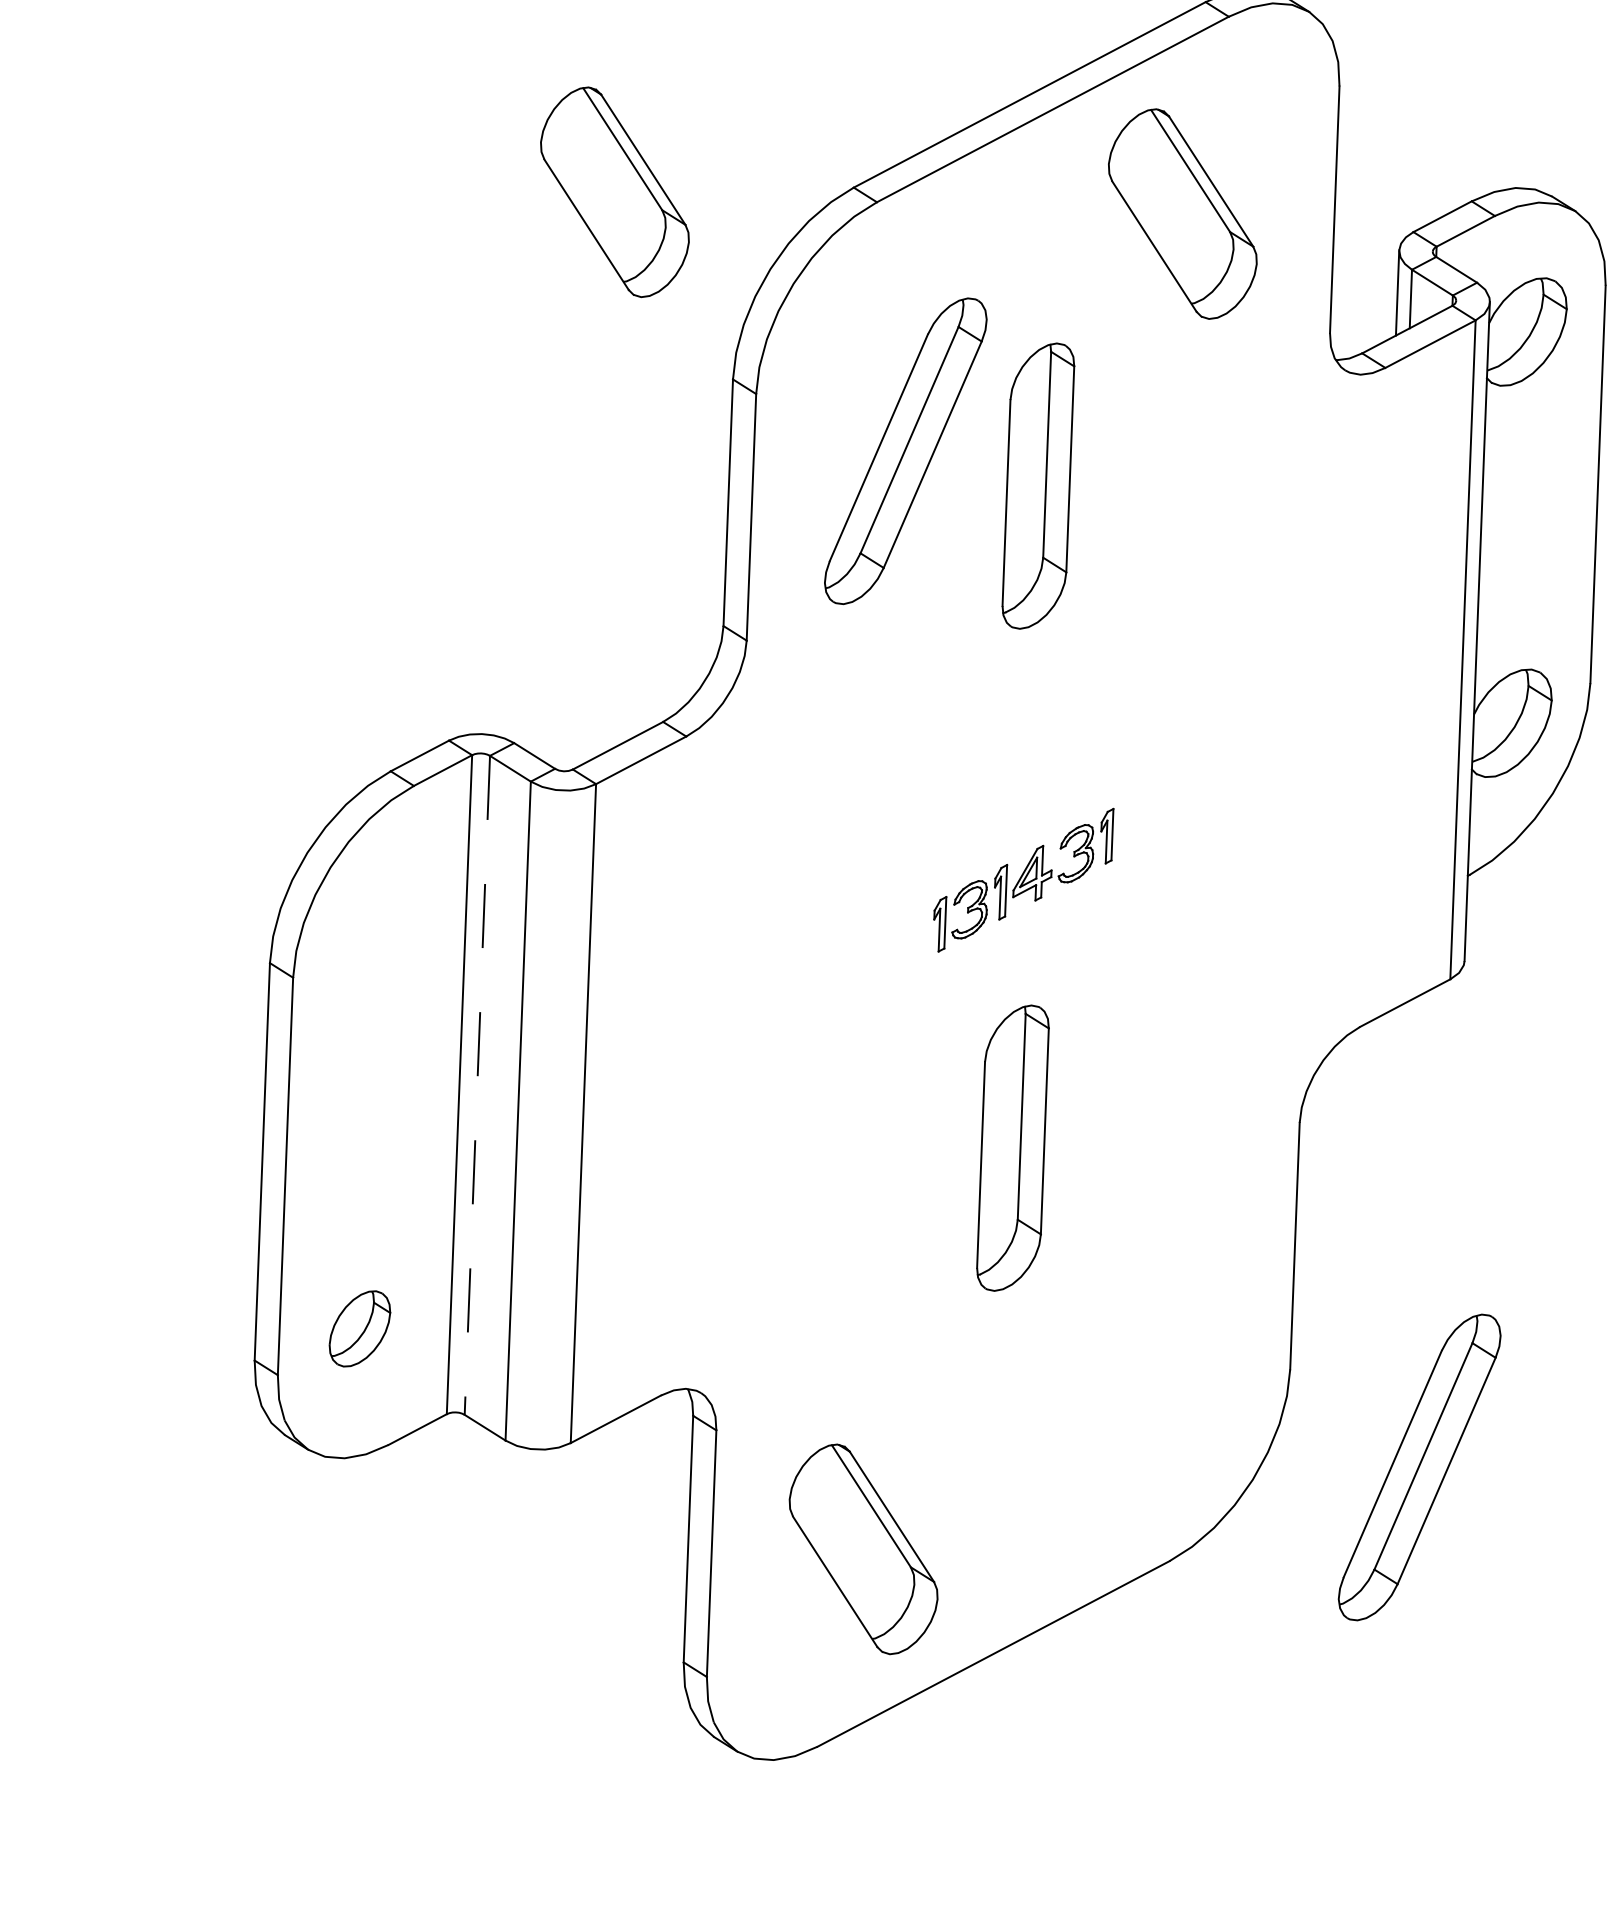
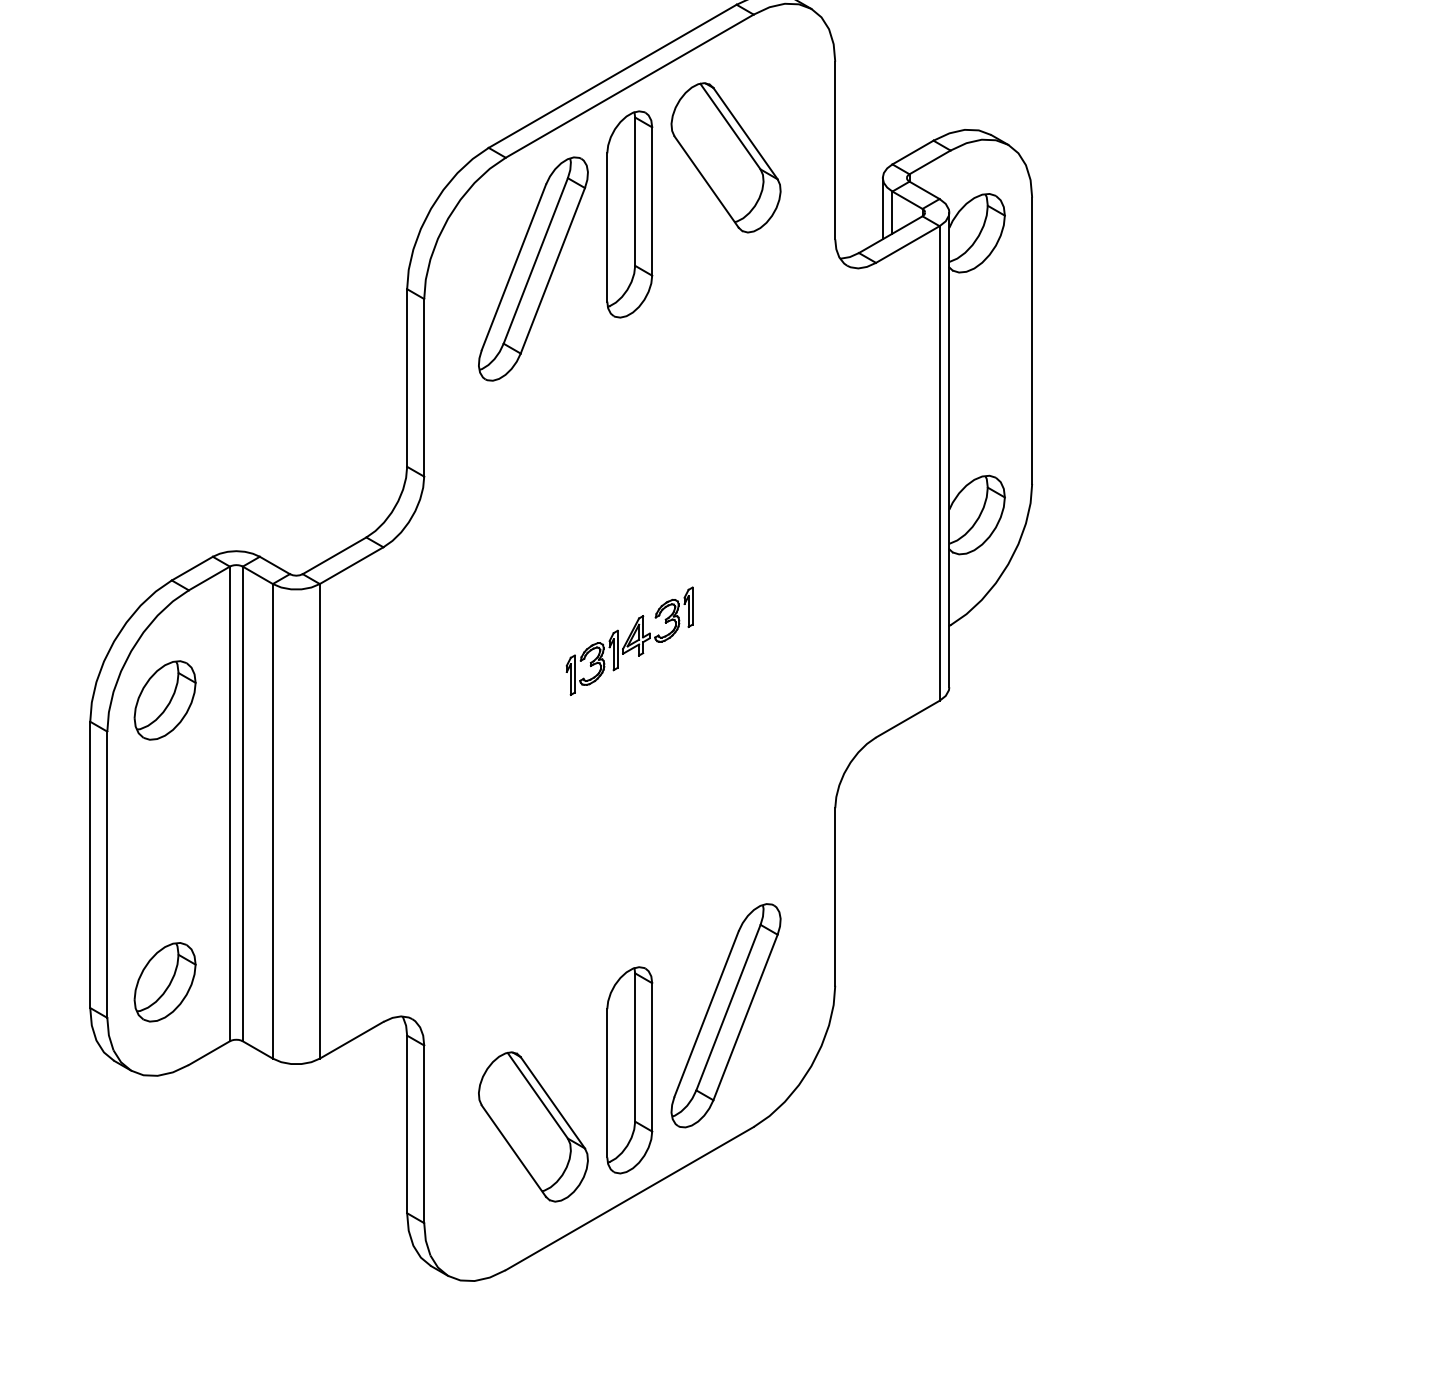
part: (614, 191) -> (316, 157), removed
part: (905, 450) -> (533, 268), moved
part: (1038, 486) -> (629, 214), moved
part: (374, 937) -> (164, 700), added
line: (476, 1086) -> (242, 804), dashed -> solid
part: (1012, 1148) -> (629, 1070), moved
part: (359, 1329) -> (164, 982), size x1.43
part: (1418, 1467) -> (725, 1015), moved

